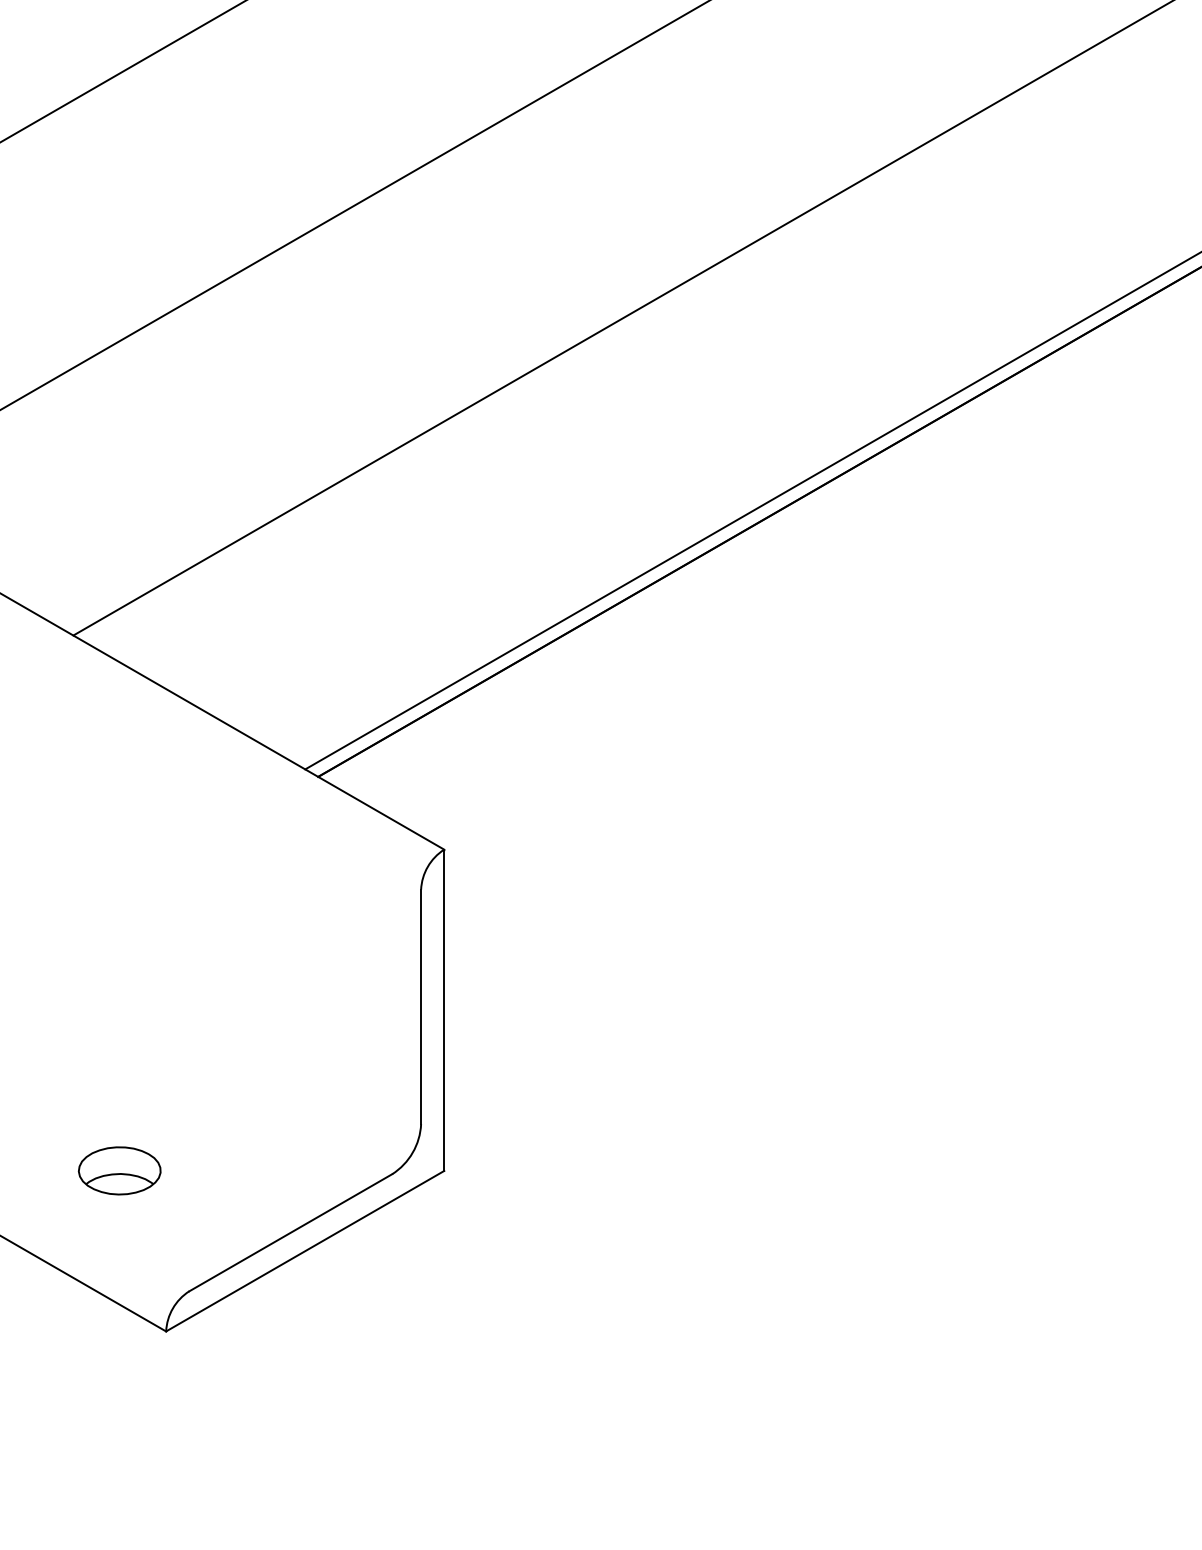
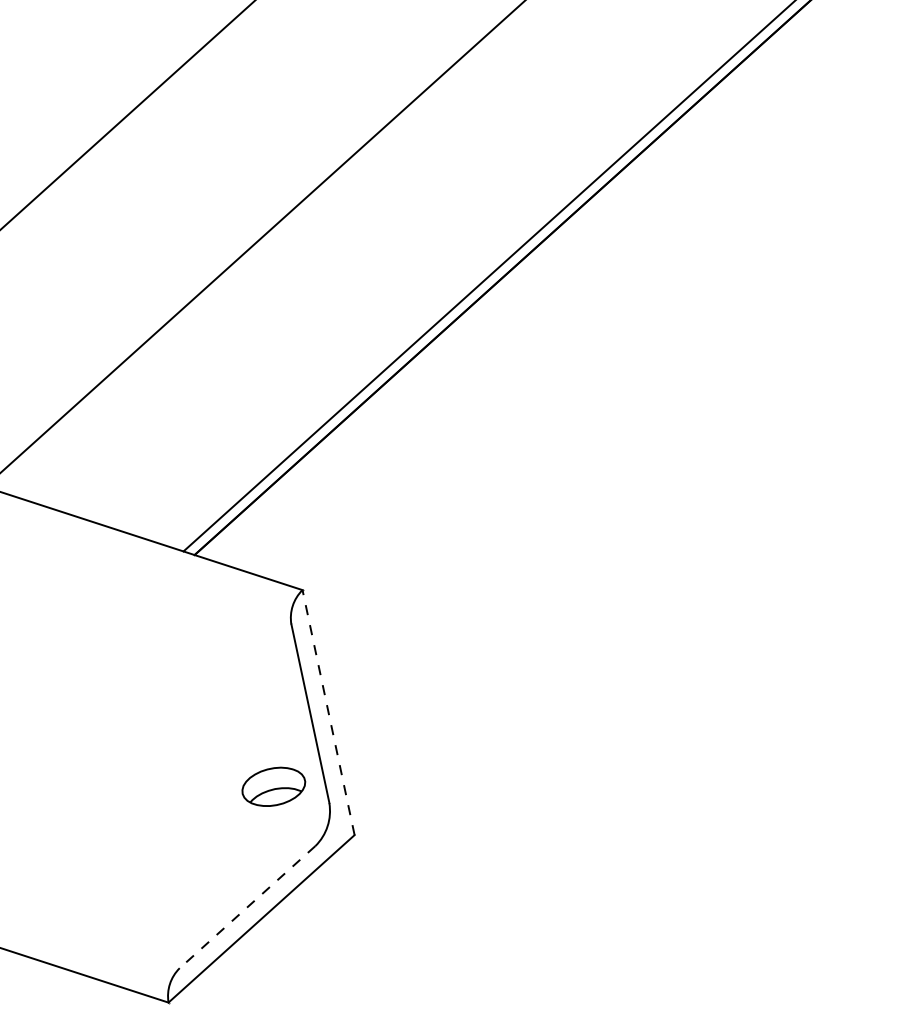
line: (444, 1010) -> (328, 712), solid -> dashed
part: (119, 1170) -> (273, 786), moved
line: (290, 1233) -> (247, 907), solid -> dashed

